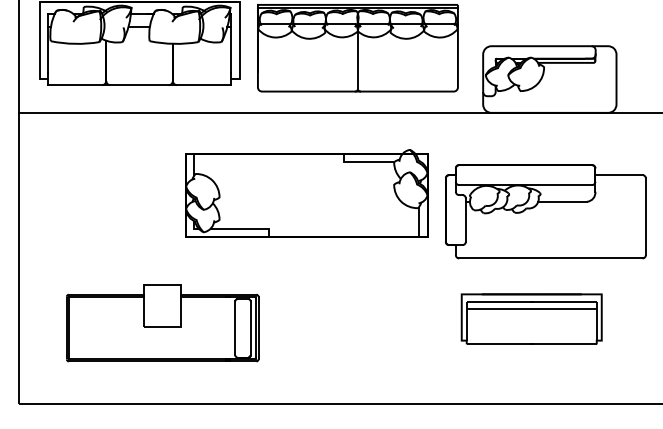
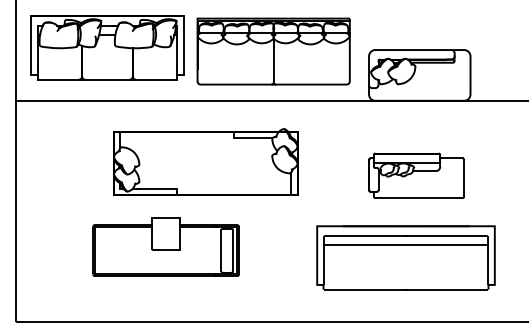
part: (306, 192) -> (205, 161), moved
part: (545, 211) -> (416, 175), size x0.62
part: (531, 318) -> (405, 257), size x1.67
part: (161, 322) -> (165, 246), moved

